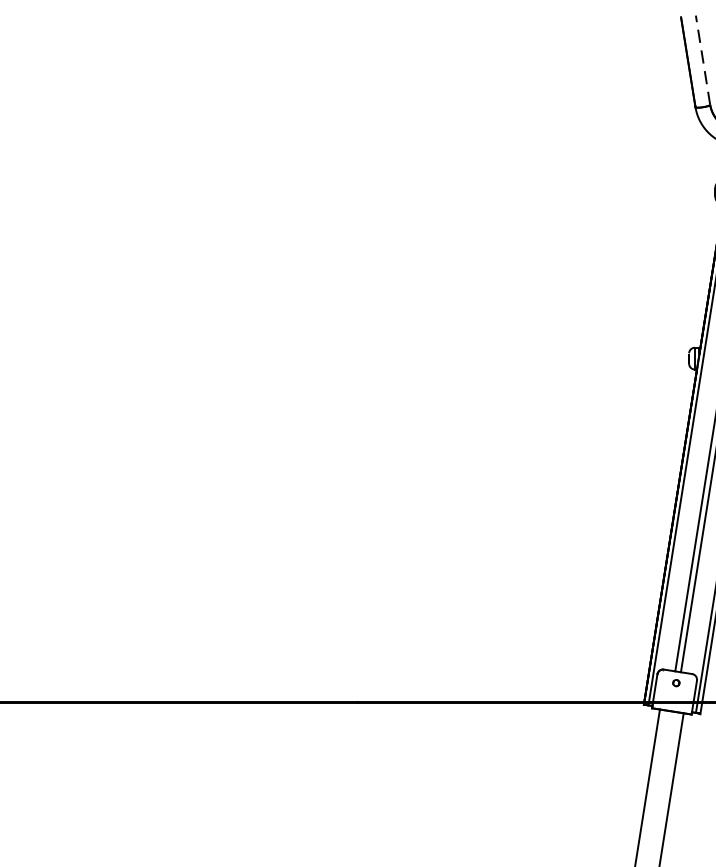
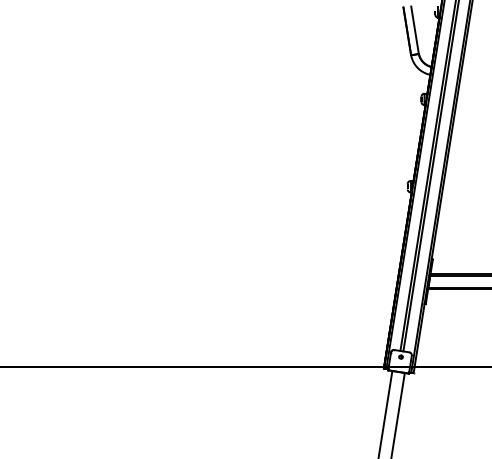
line: (703, 61) -> (415, 30), dashed -> solid

